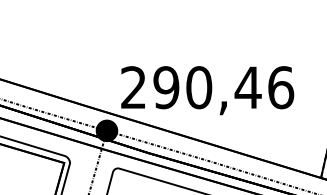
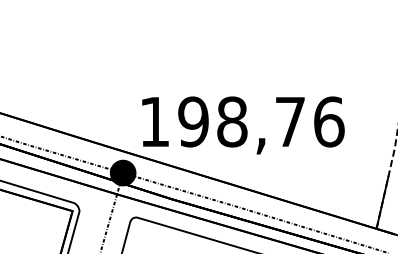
text: (191, 87) -> (223, 121), 290,46 -> 198,76

